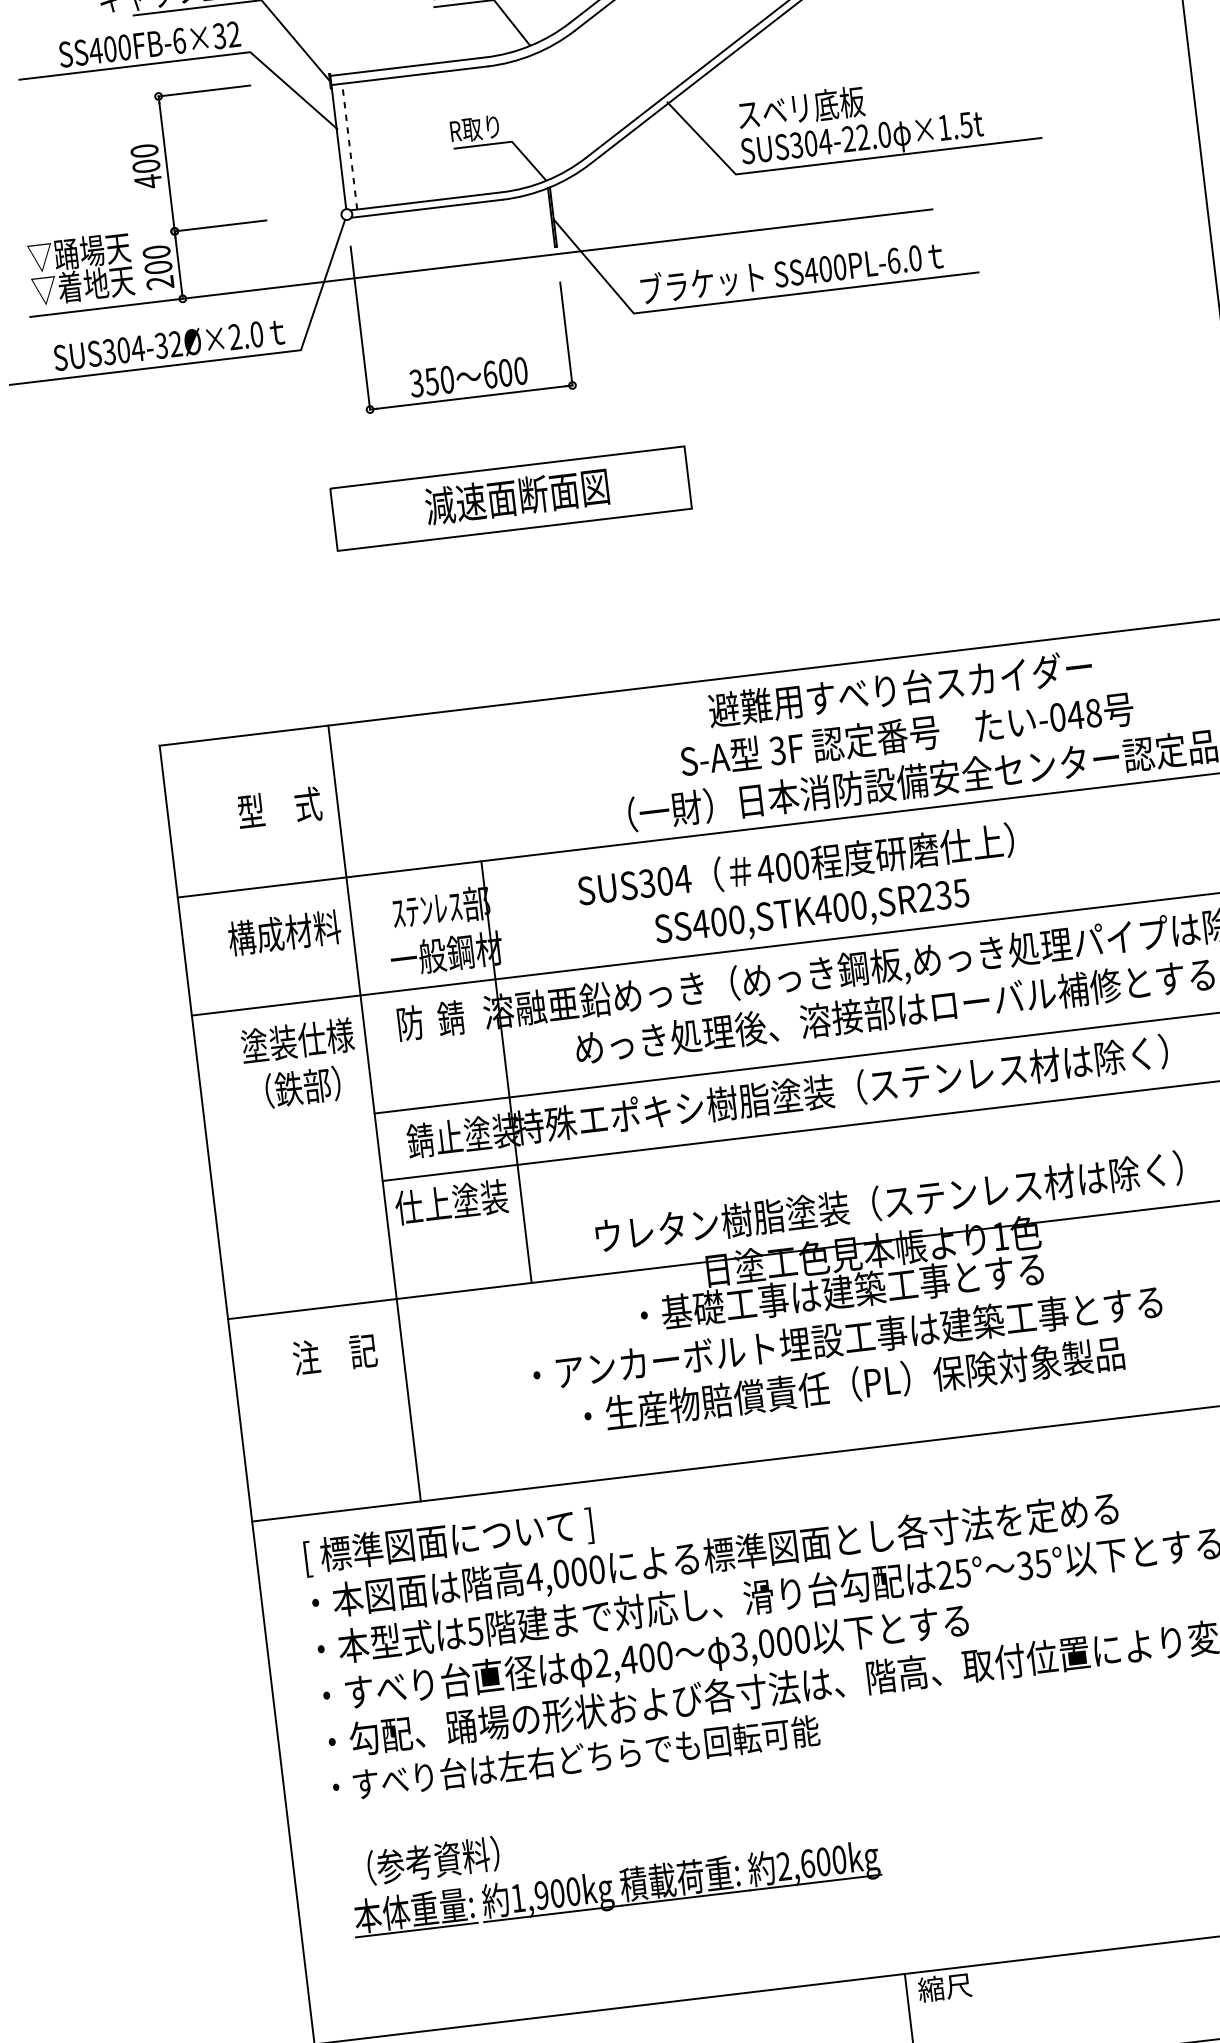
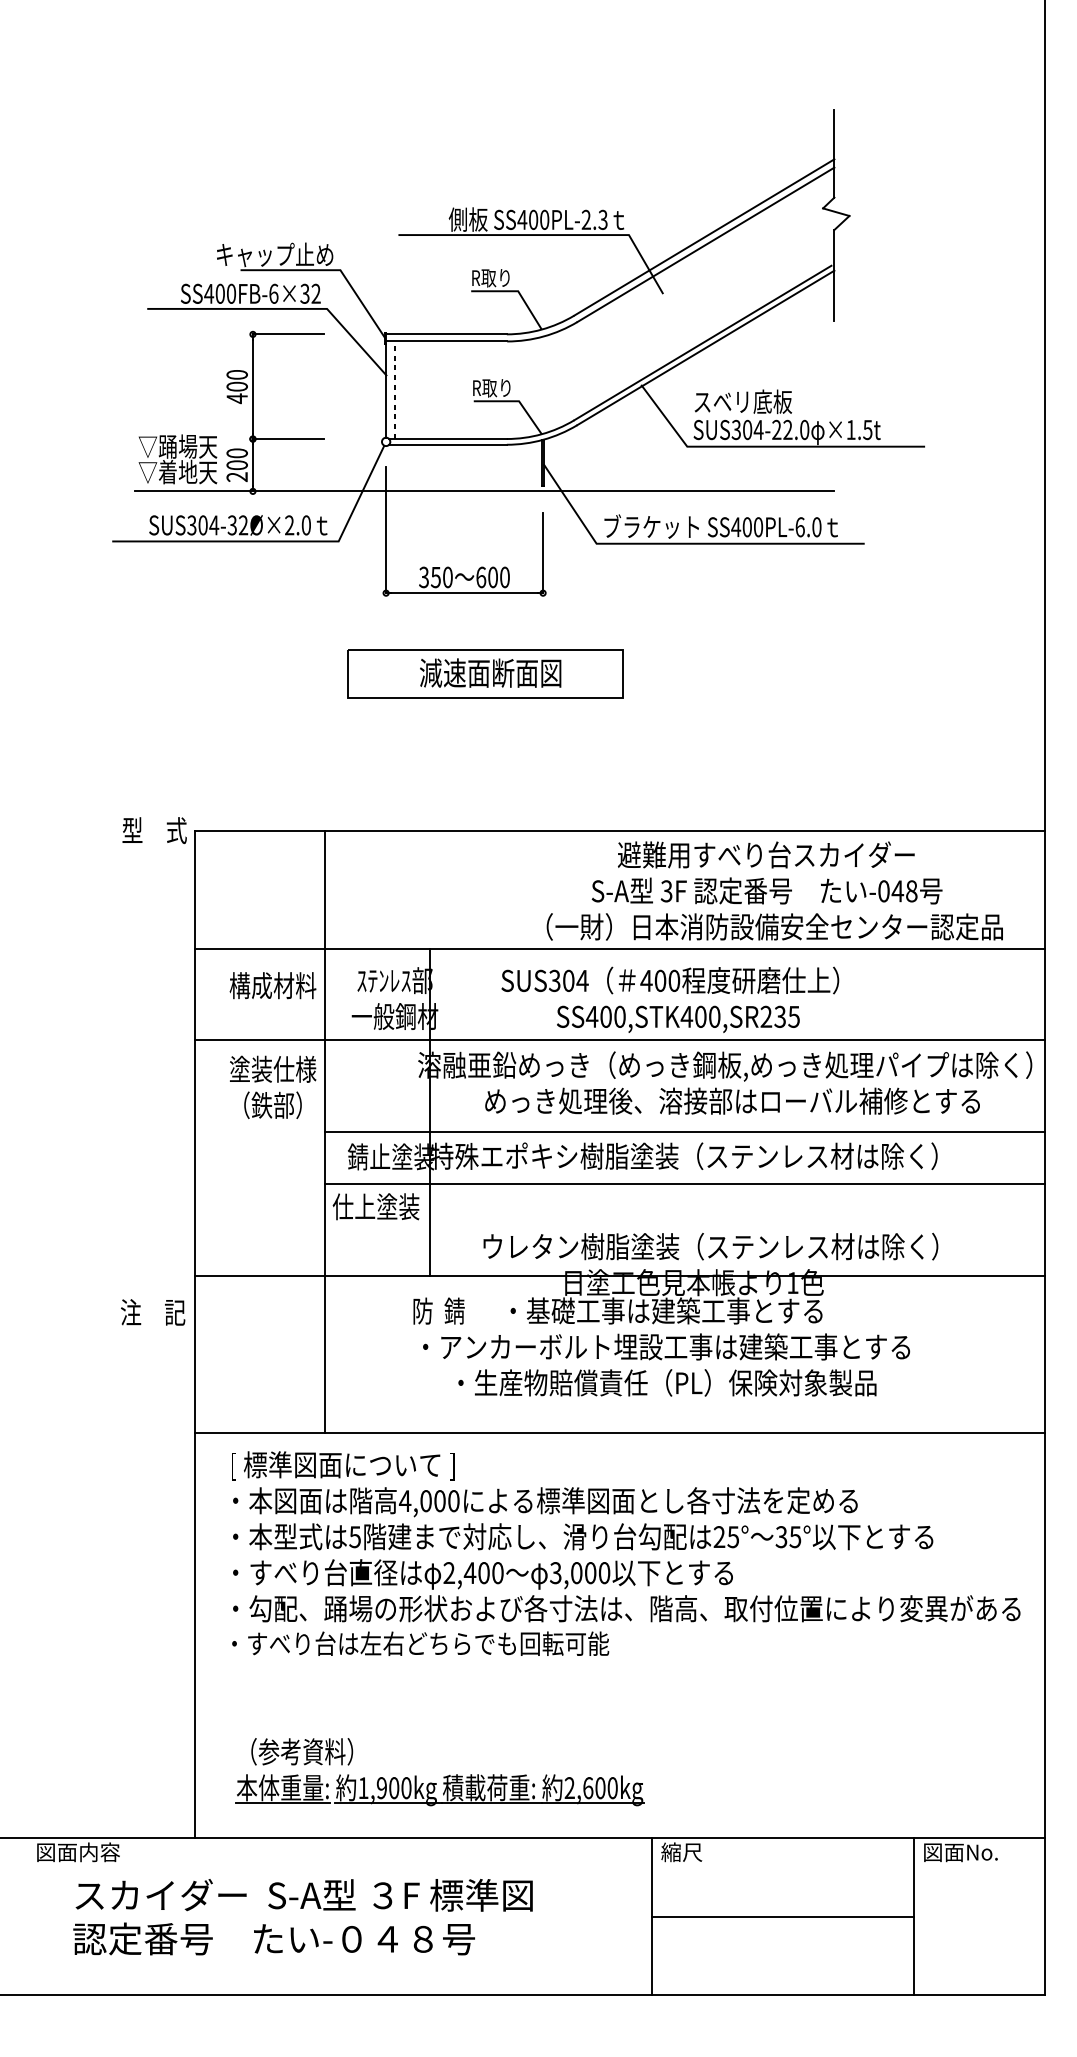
text: (279, 807) -> (154, 830), moved
text: (430, 1020) -> (438, 1310), moved
text: (335, 1354) -> (153, 1312), moved
part: (613, 1866) -> (439, 1772), moved

